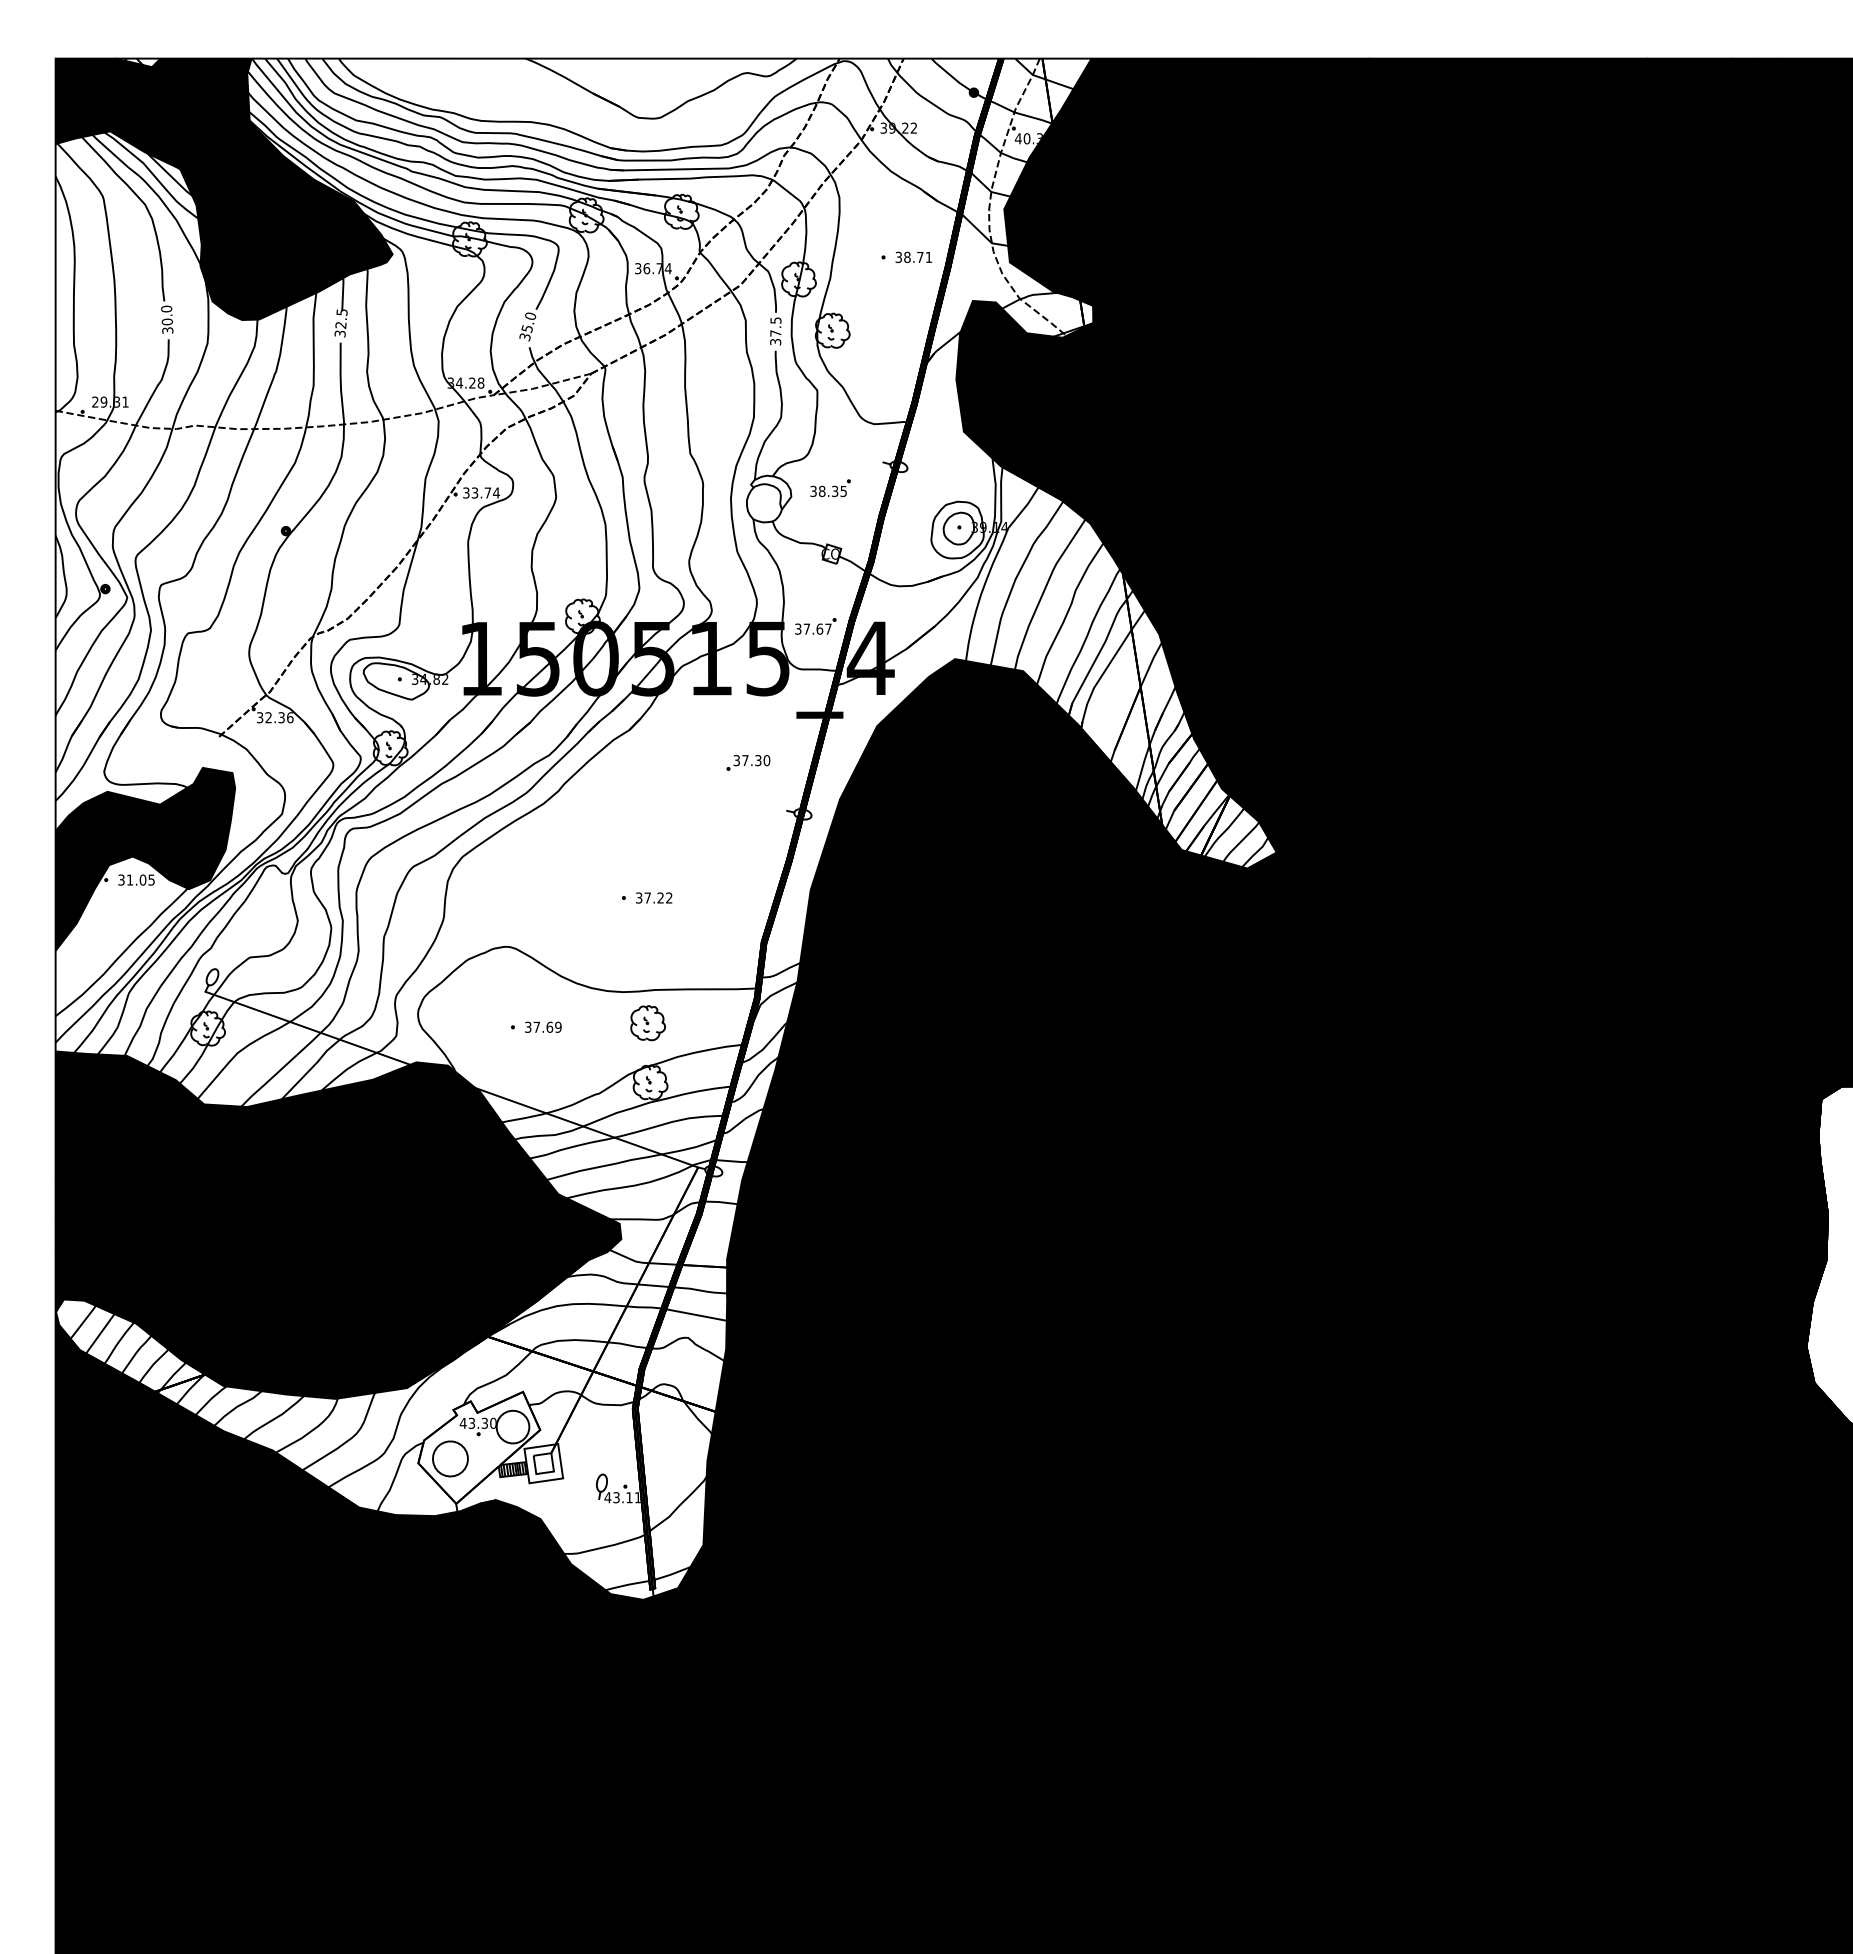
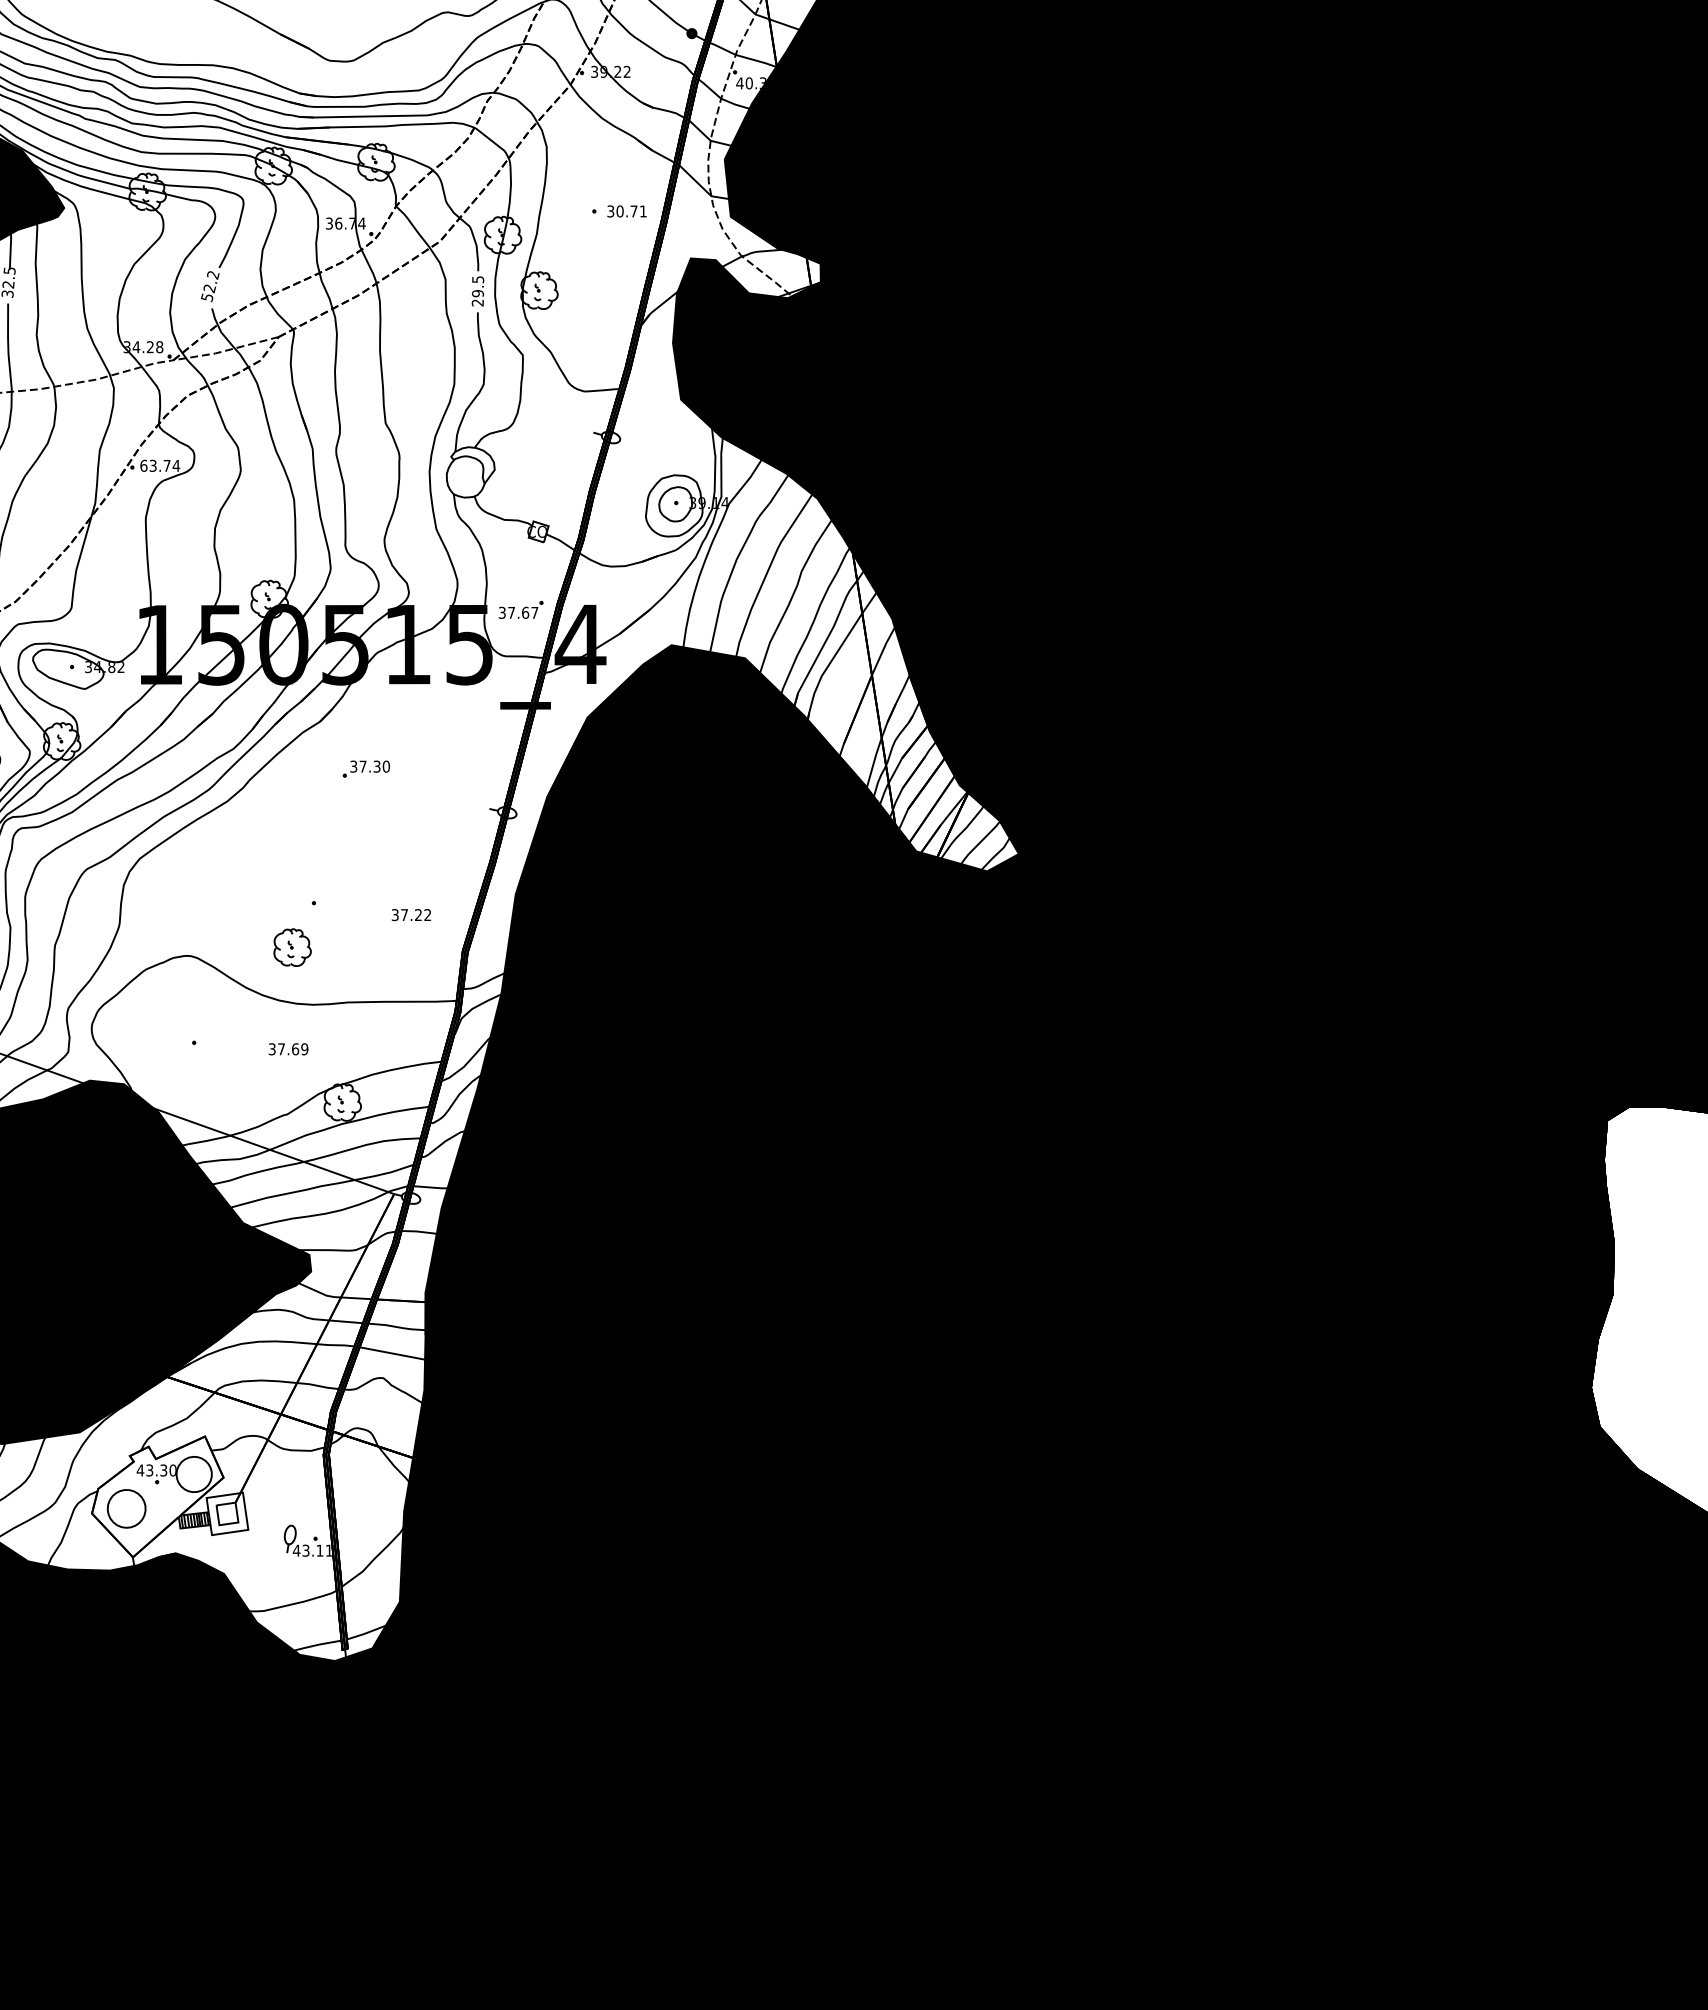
text: (907, 257) -> (620, 211), 38.71 -> 30.71
text: (527, 325) -> (209, 284), 35.0 -> 52.2
text: (775, 337) -> (477, 297), 37.5 -> 29.5
part: (830, 488) -> (537, 460), removed
text: (466, 492) -> (144, 465), 33.74 -> 63.74
part: (748, 762) -> (366, 768), moved
text: (654, 897) -> (411, 914), moved
part: (647, 1023) -> (291, 947), moved
text: (543, 1026) -> (288, 1048), moved

